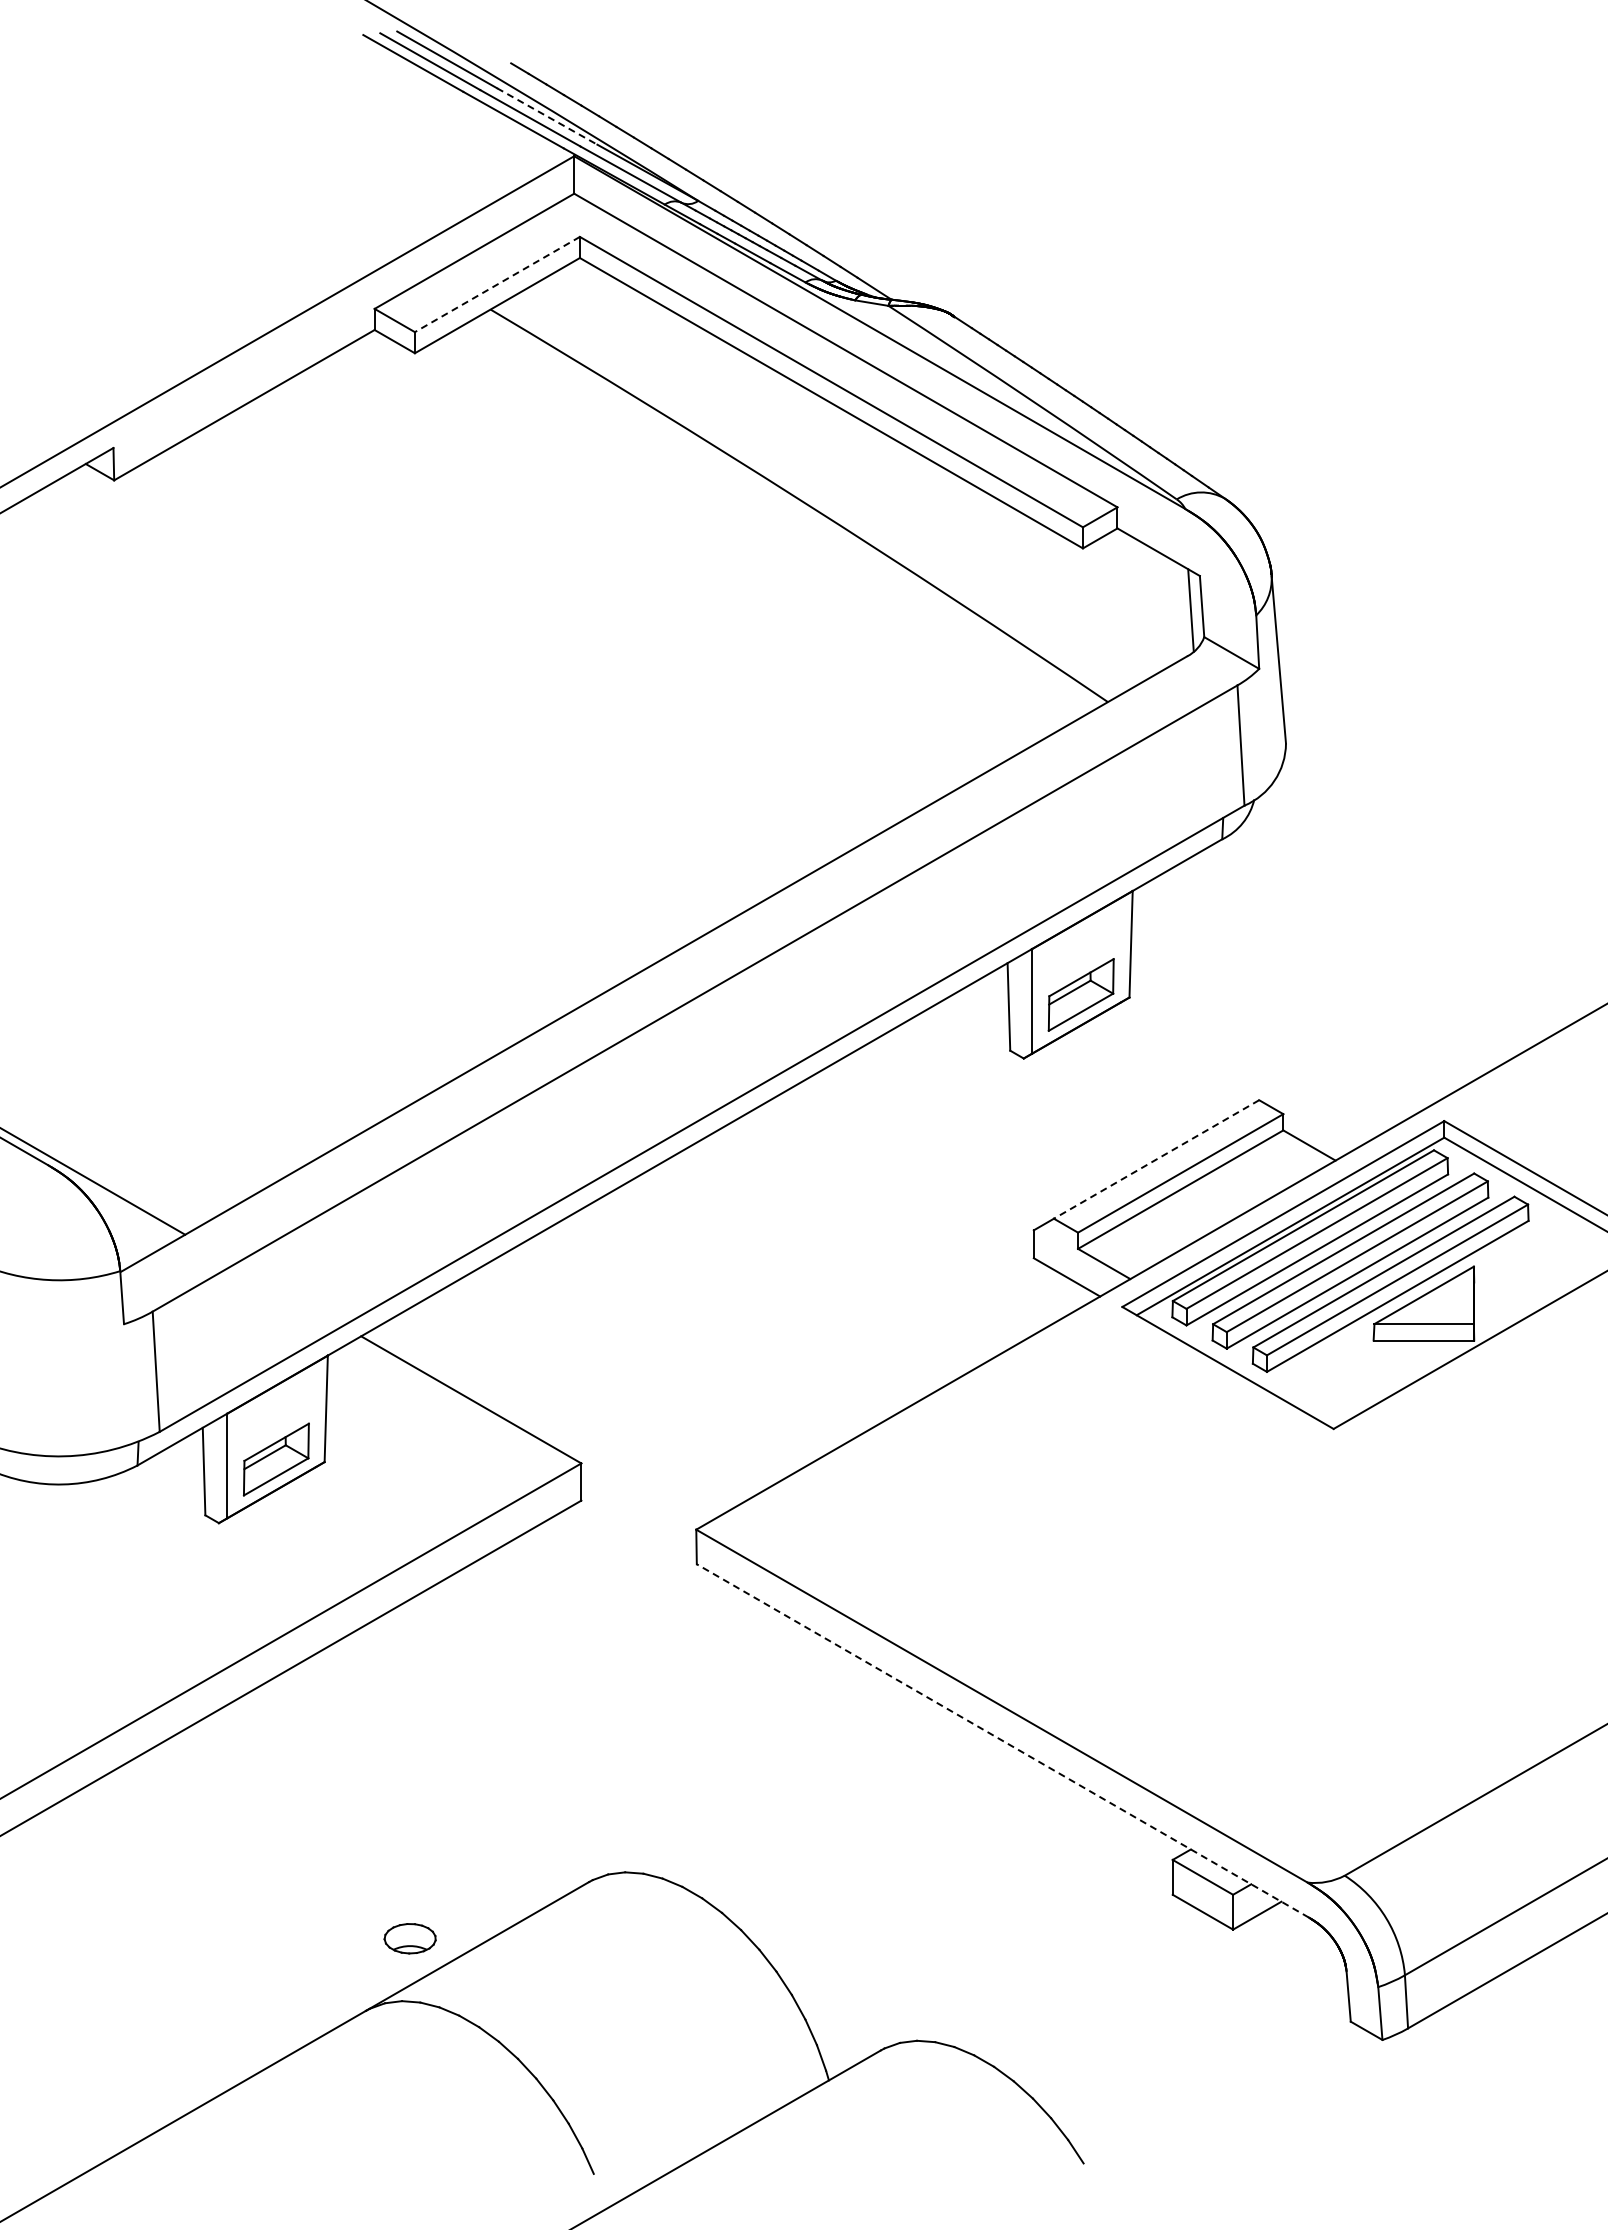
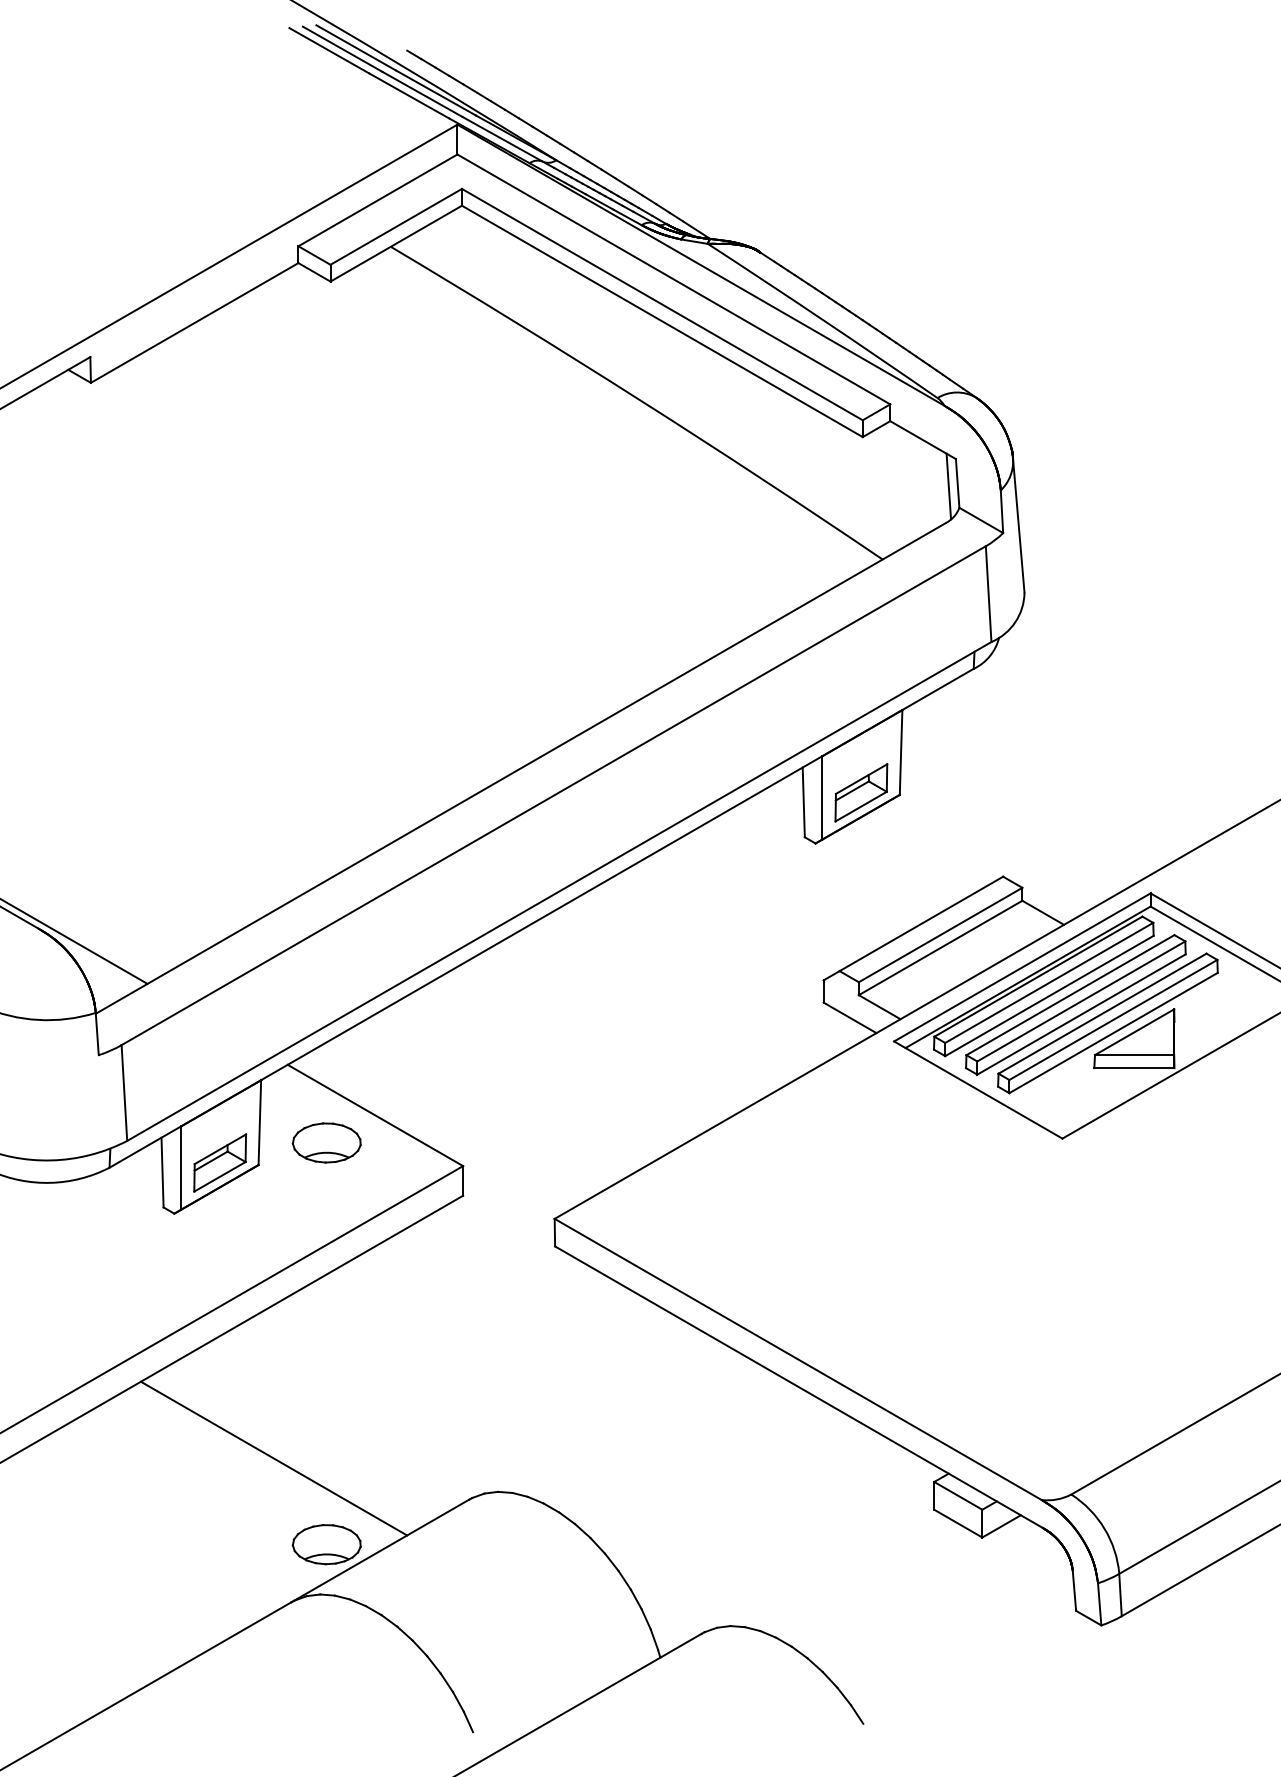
line: (547, 116) -> (436, 92), dashed -> solid
line: (496, 284) -> (395, 226), dashed -> solid
line: (1156, 1159) -> (921, 923), dashed -> solid
part: (409, 1434) -> (326, 1143), added
line: (1002, 1740) -> (798, 1386), dashed -> solid
line: (343, 1830) -> (273, 1458), added
part: (409, 1938) -> (326, 1544), size x1.67

